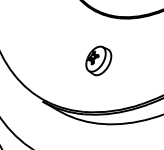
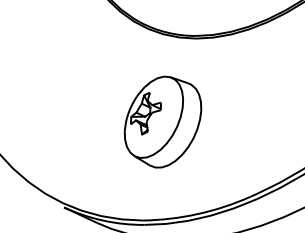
part: (98, 60) -> (162, 121), size x1.67

